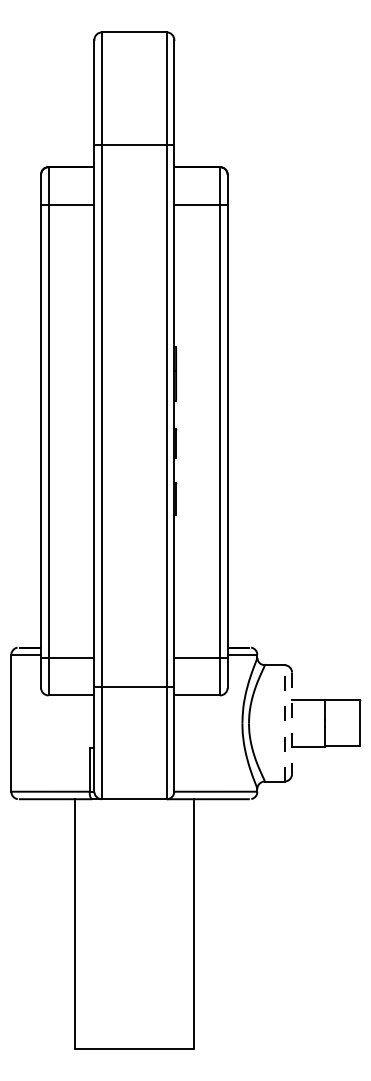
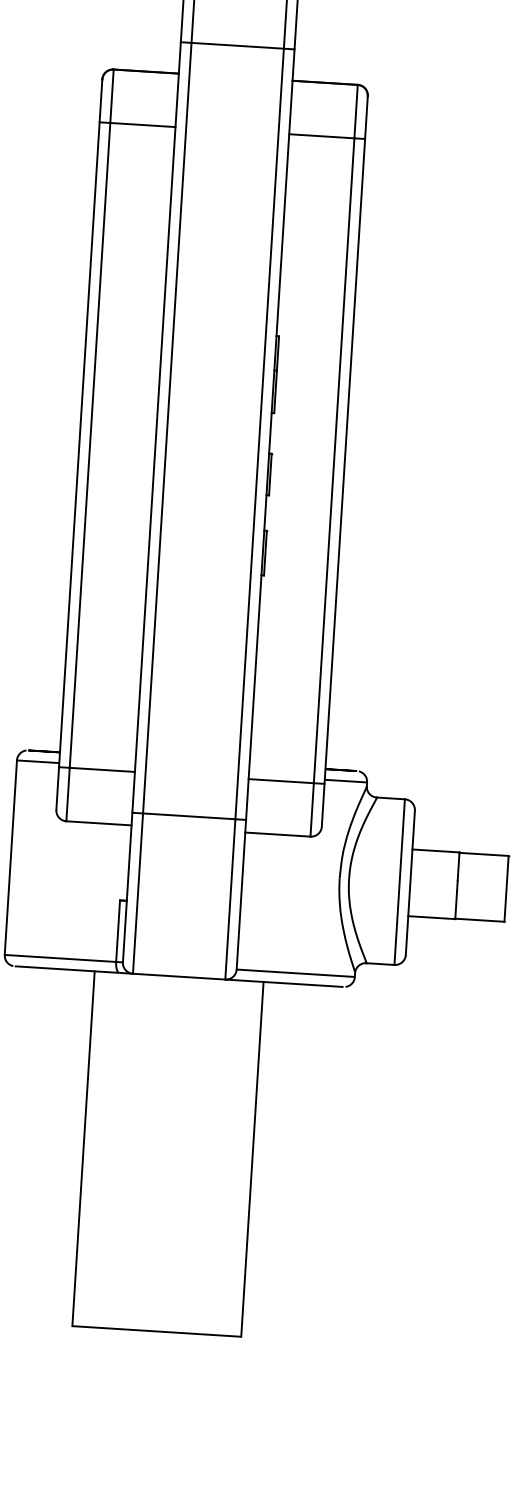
line: (284, 722) -> (399, 880), dashed -> solid
line: (292, 723) -> (410, 883), dashed -> solid

